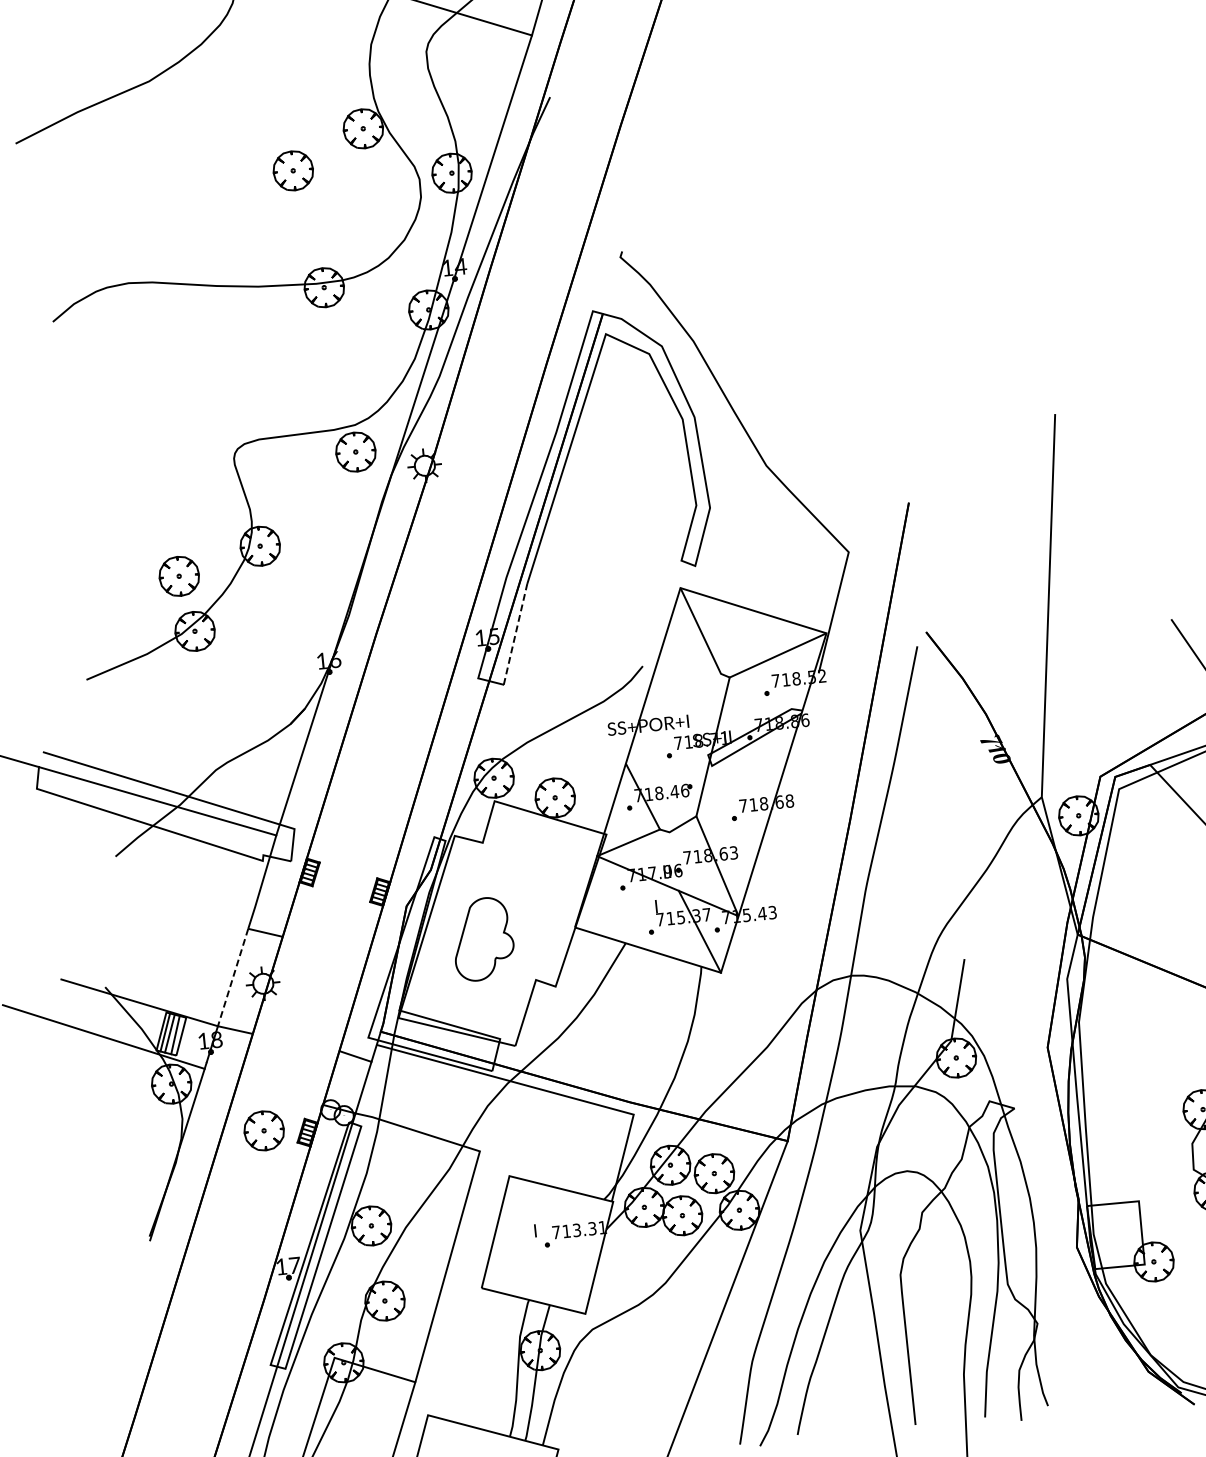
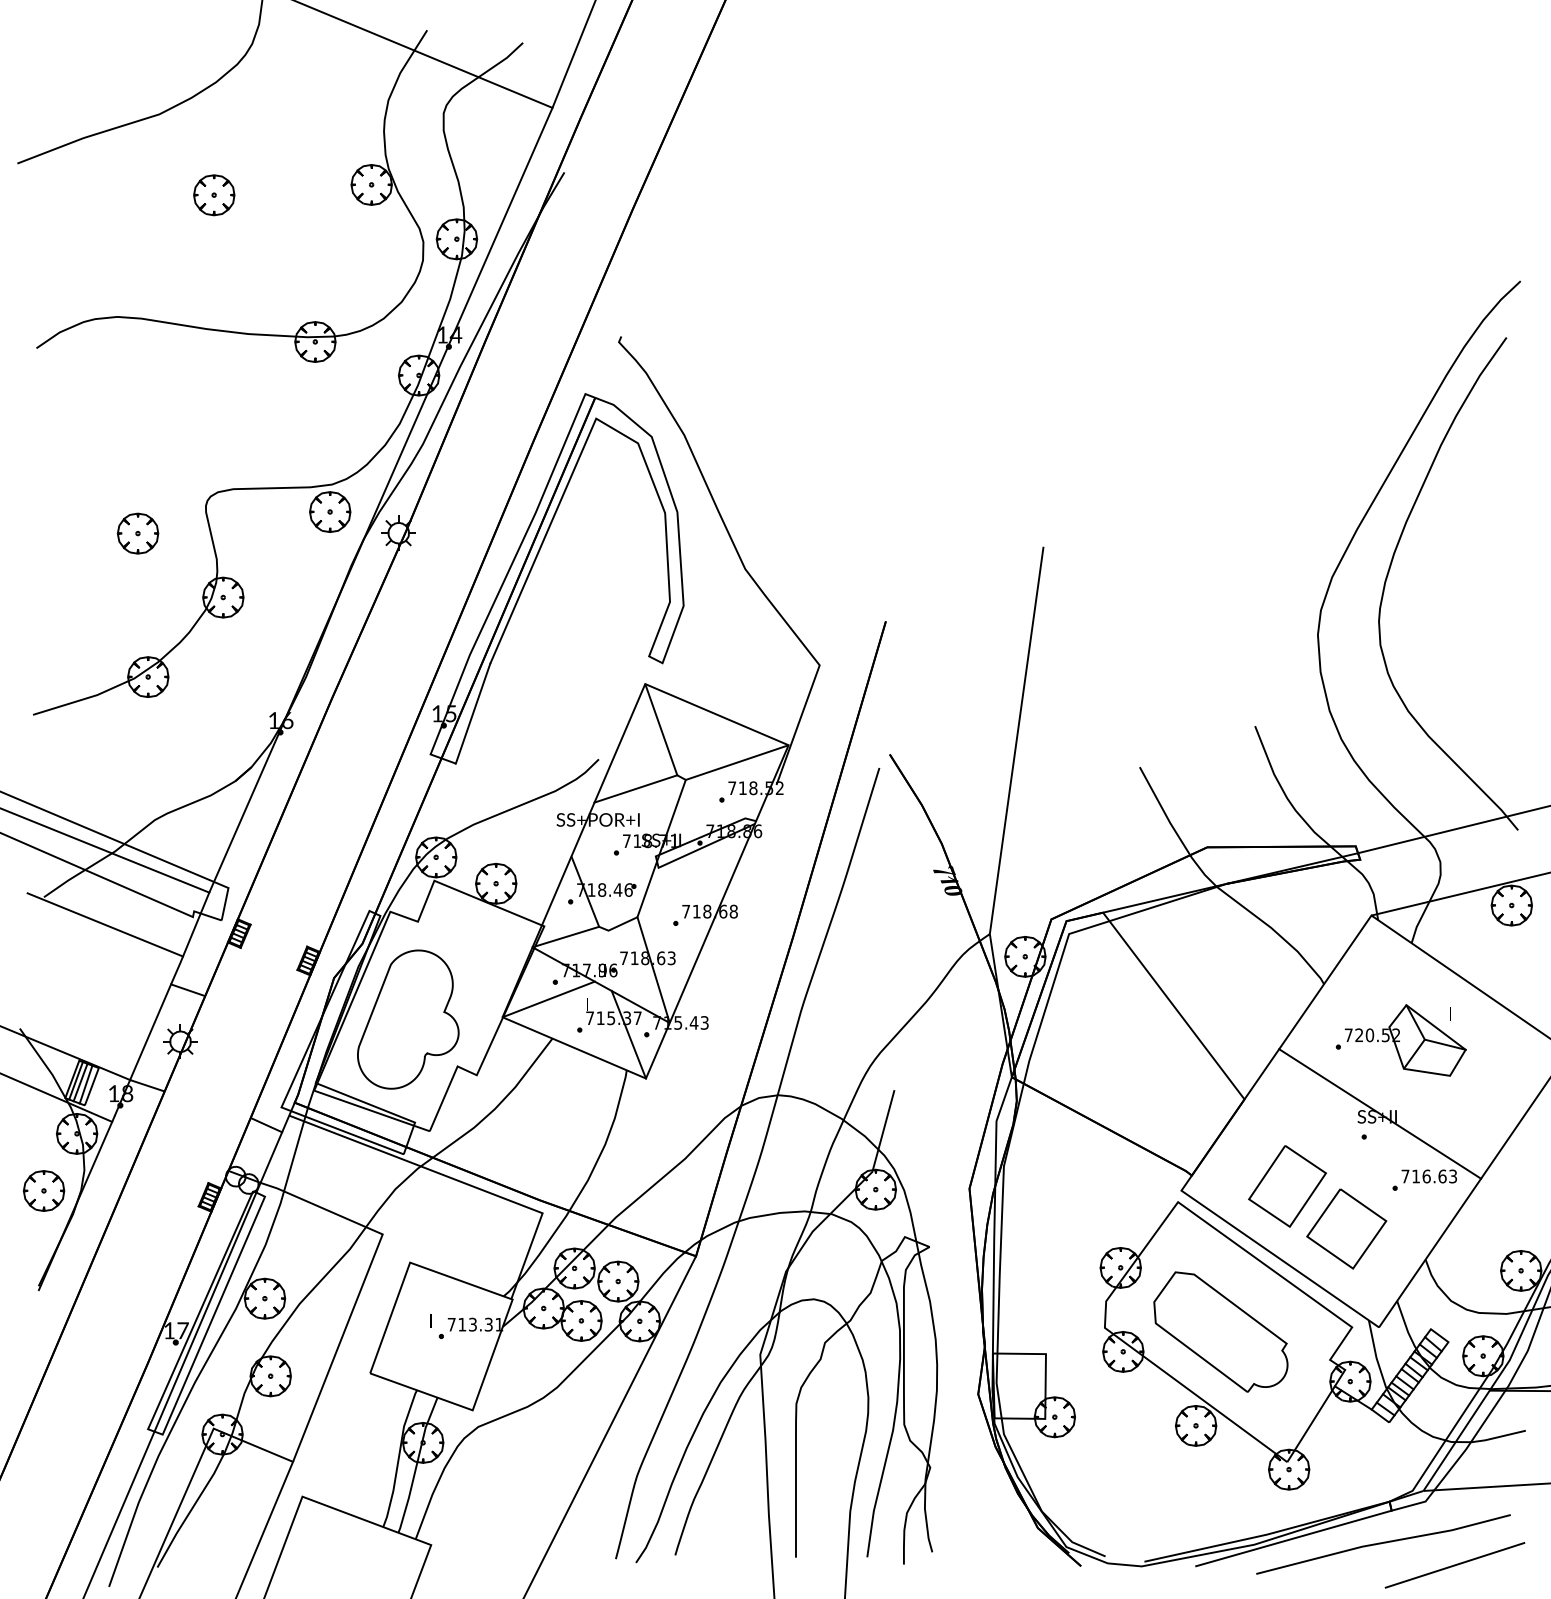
part: (293, 171) -> (214, 195), moved
part: (178, 576) -> (137, 533), moved
line: (515, 634) -> (473, 713), dashed -> solid
line: (681, 690) -> (635, 788), added
line: (178, 877) -> (105, 924), added
line: (617, 905) -> (548, 999), added
part: (483, 939) -> (408, 1019), size x1.67
line: (233, 977) -> (150, 1032), dashed -> solid
part: (263, 1130) -> (43, 1190), moved

